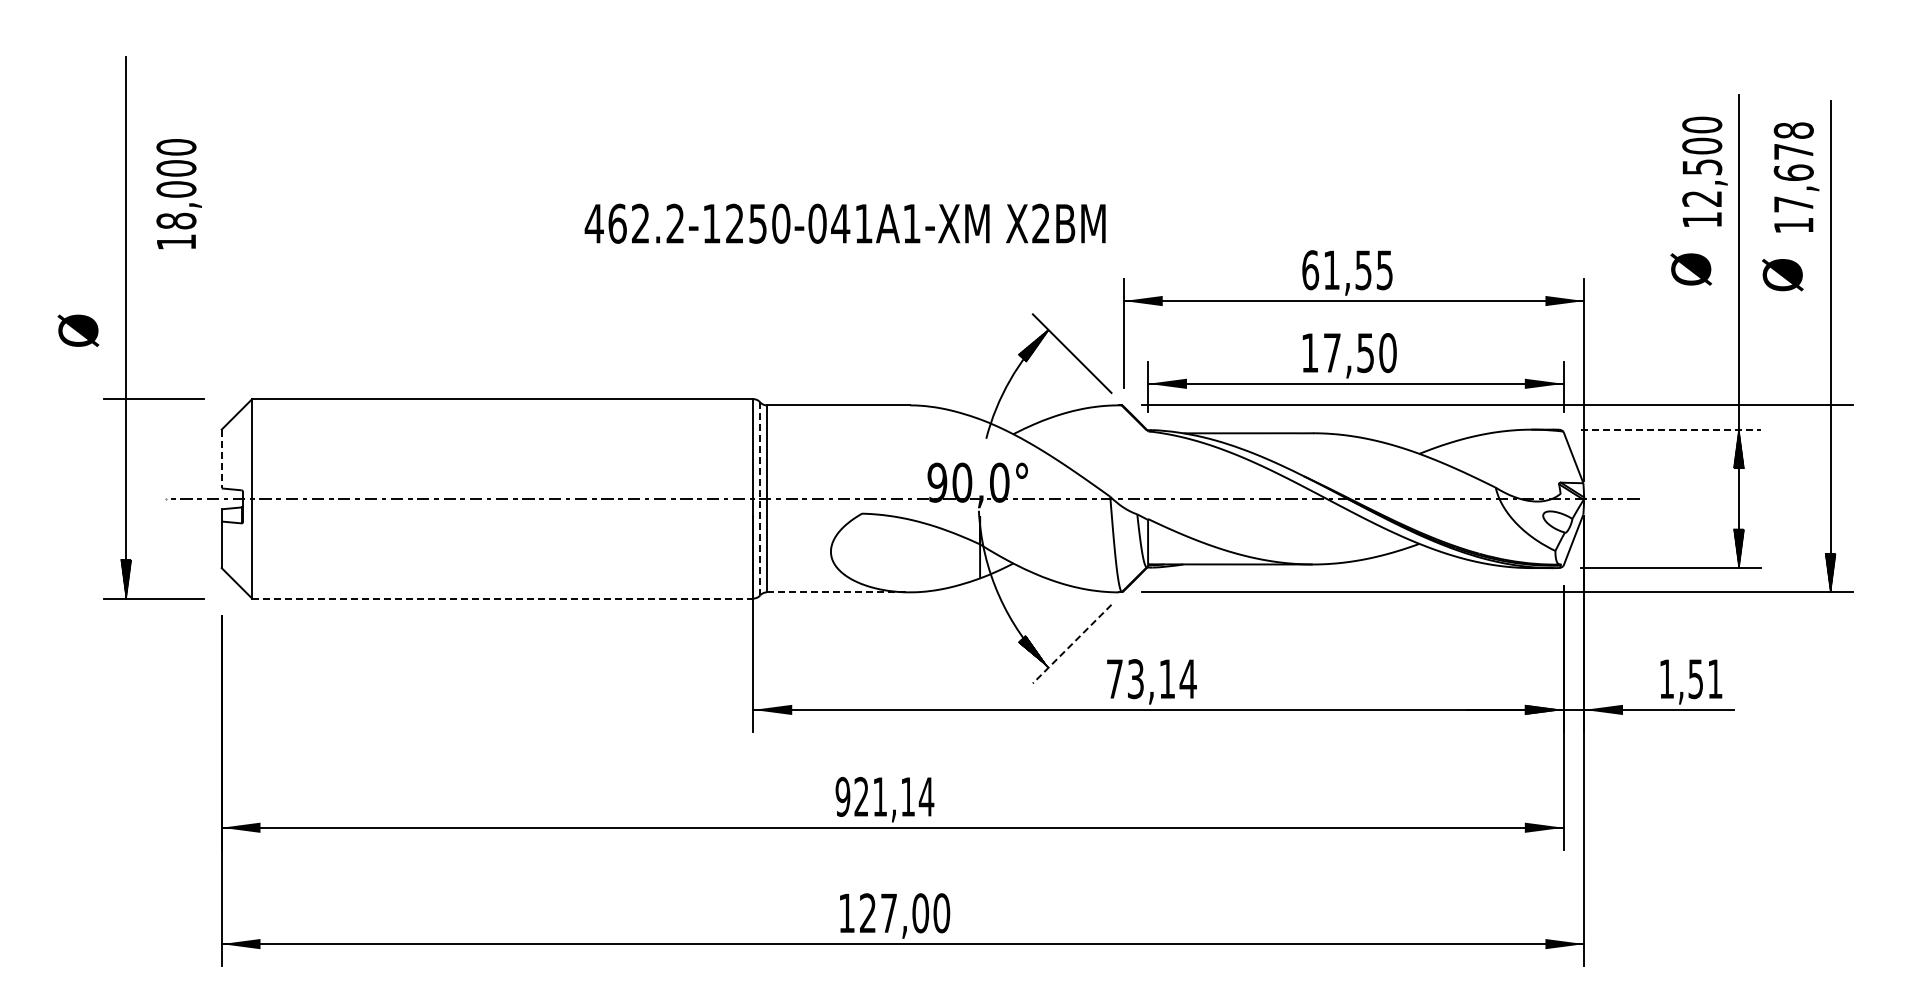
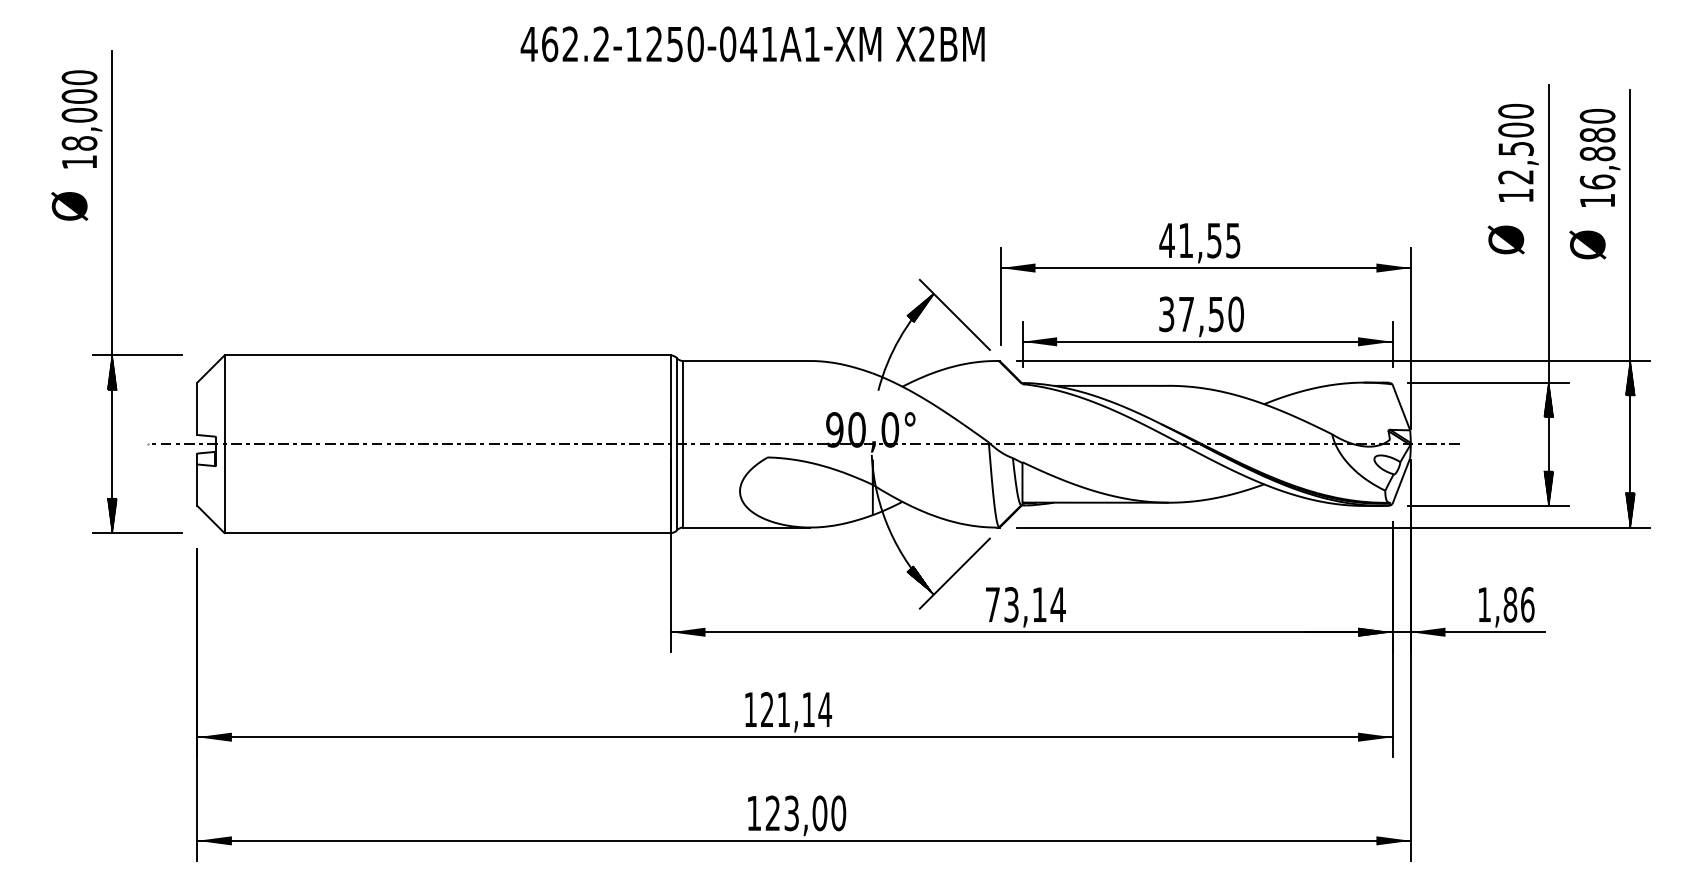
text: (1793, 167) -> (1597, 149), 17,678 -> 16,880
text: (178, 194) -> (81, 119), moved
text: (844, 223) -> (752, 44), moved
text: (1310, 270) -> (1167, 240), 61,55 -> 41,55
text: (78, 330) -> (69, 206), moved
text: (1309, 353) -> (1166, 314), 17,50 -> 37,50
hatch: (126, 418) -> (112, 372), added
hatch: (1830, 424) -> (1630, 378), added
line: (1671, 429) -> (1488, 382), dashed -> solid
line: (221, 459) -> (197, 409), dashed -> solid
line: (760, 498) -> (677, 443), dashed -> solid
line: (838, 592) -> (746, 527), dashed -> solid
line: (502, 598) -> (447, 533), dashed -> solid
line: (1072, 644) -> (955, 573), dashed -> solid
text: (1705, 679) -> (1518, 605), 1,51 -> 1,86
text: (842, 796) -> (750, 709), 921,14 -> 121,14
text: (888, 913) -> (791, 813), 127,00 -> 123,00

